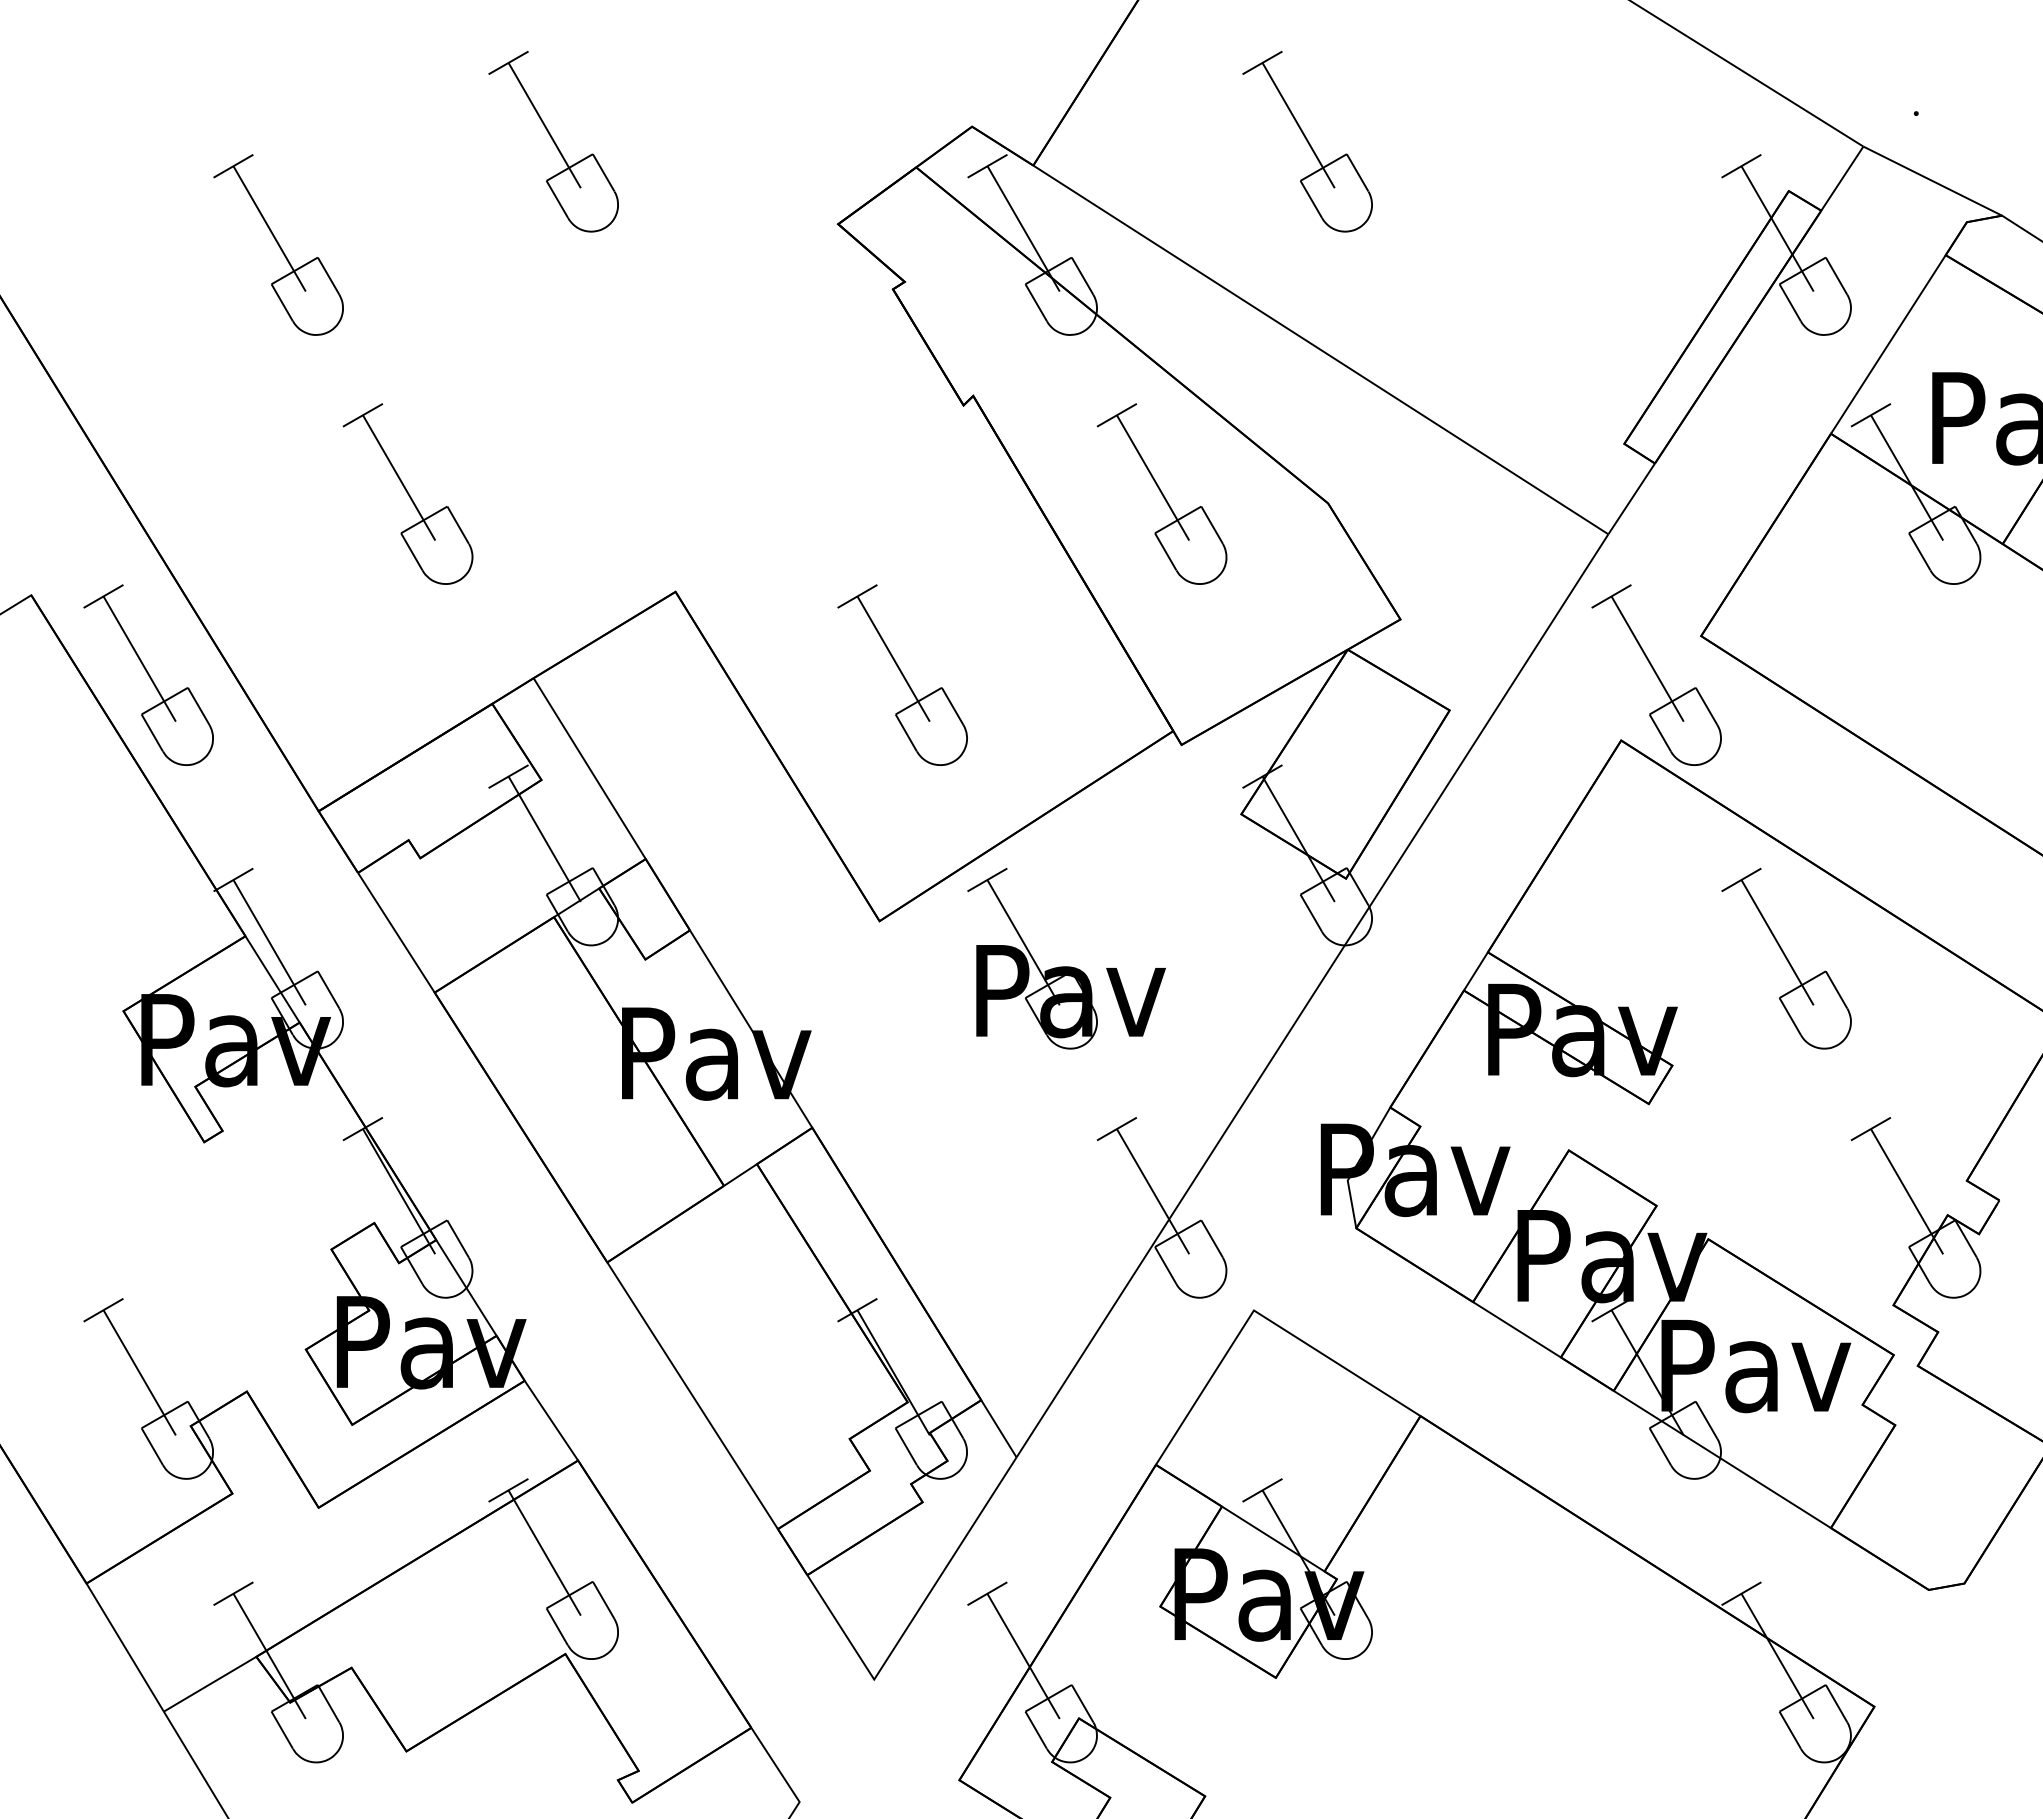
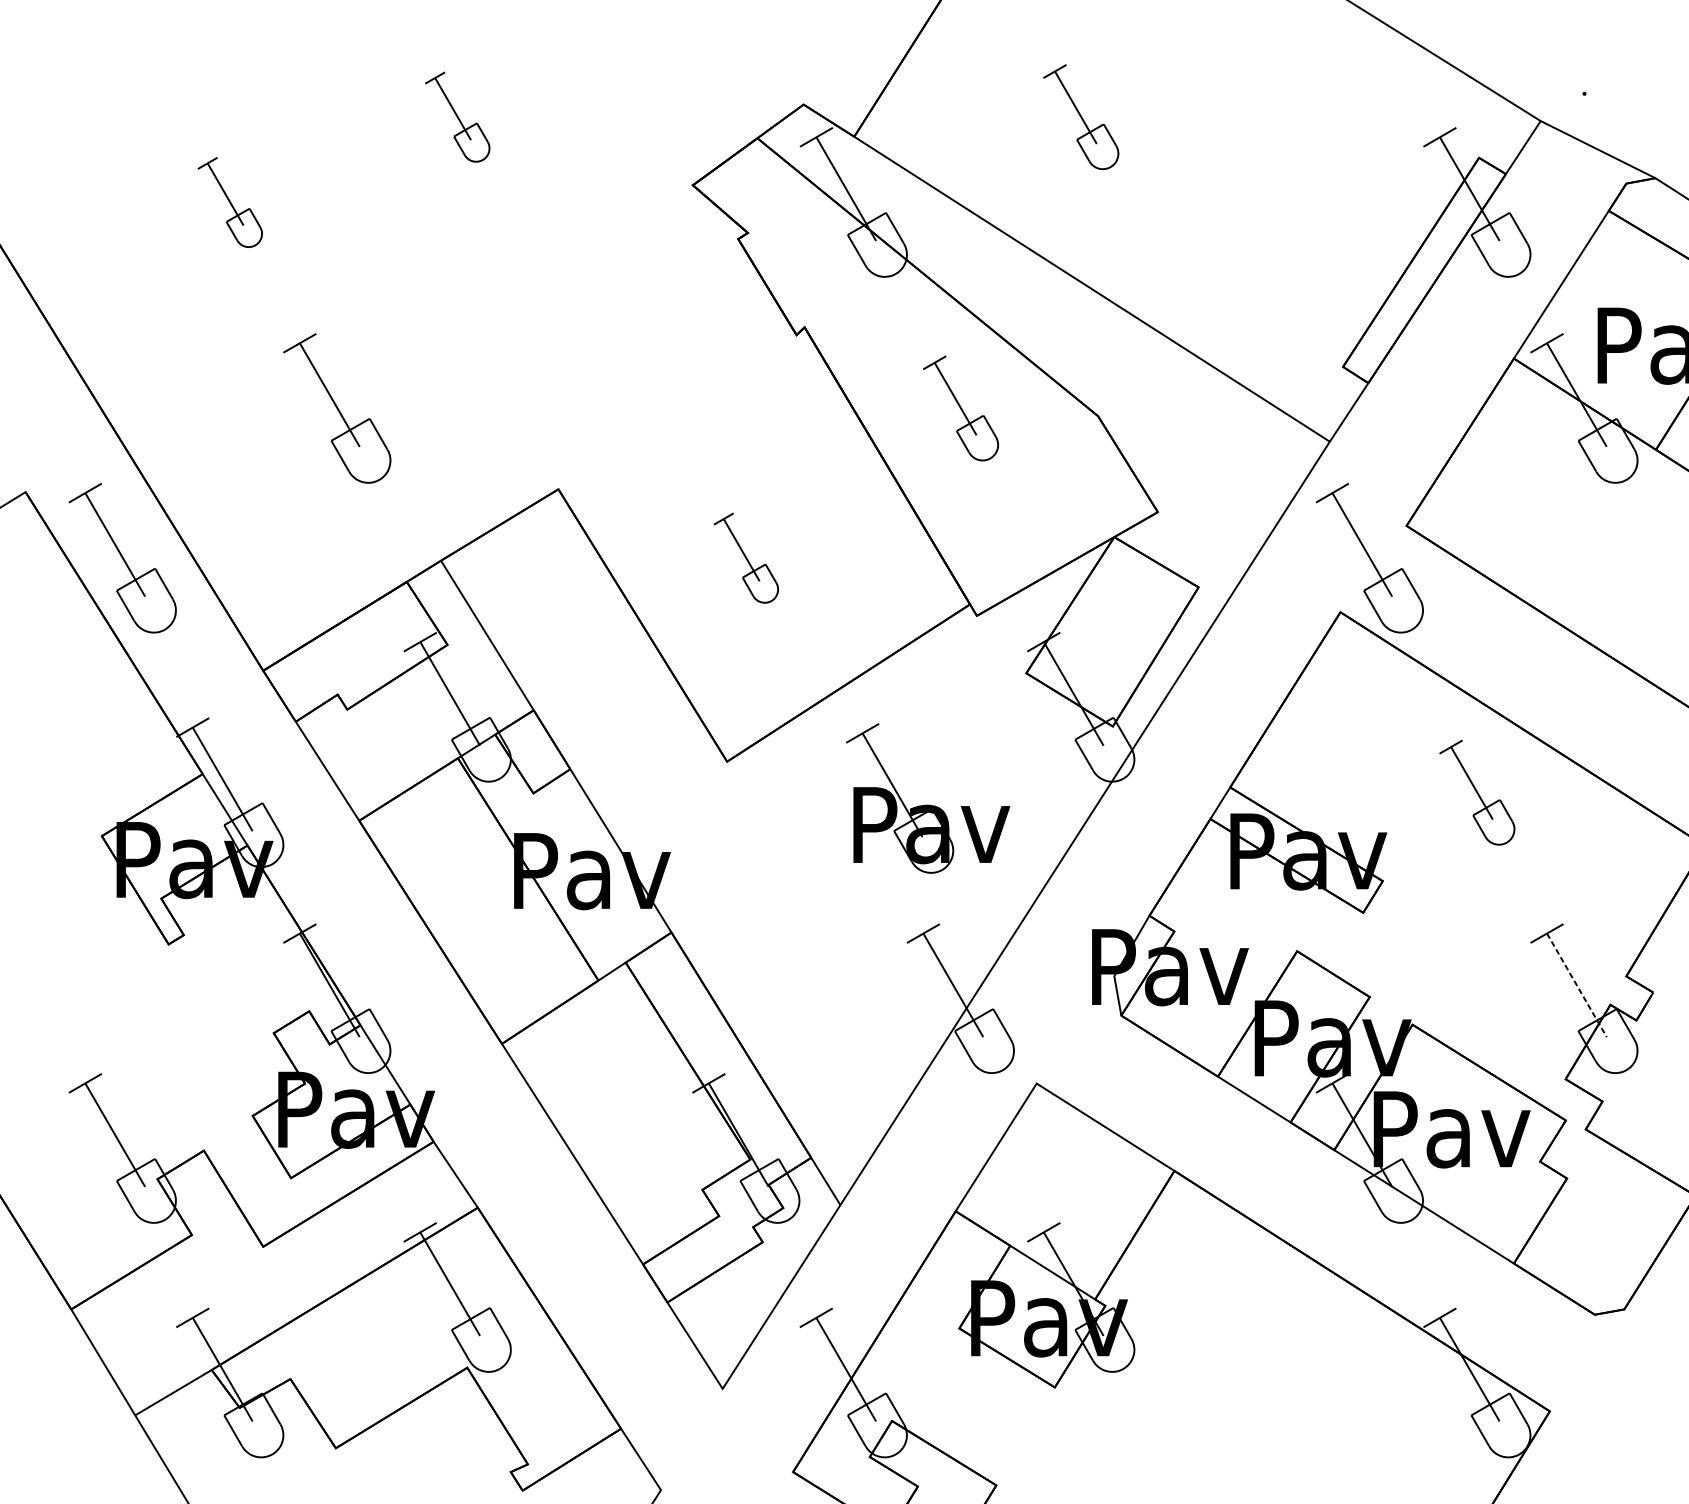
part: (553, 141) -> (457, 116), size x0.6
part: (1307, 141) -> (1081, 116), size x0.7
part: (278, 244) -> (230, 202), size x0.6
part: (1162, 493) -> (961, 407), size x0.7
part: (902, 674) -> (746, 557), size x0.6
part: (1786, 958) -> (1477, 792), size x0.7
part: (1066, 966) -> (928, 804), moved
line: (1907, 1192) -> (1577, 986), solid -> dashed

